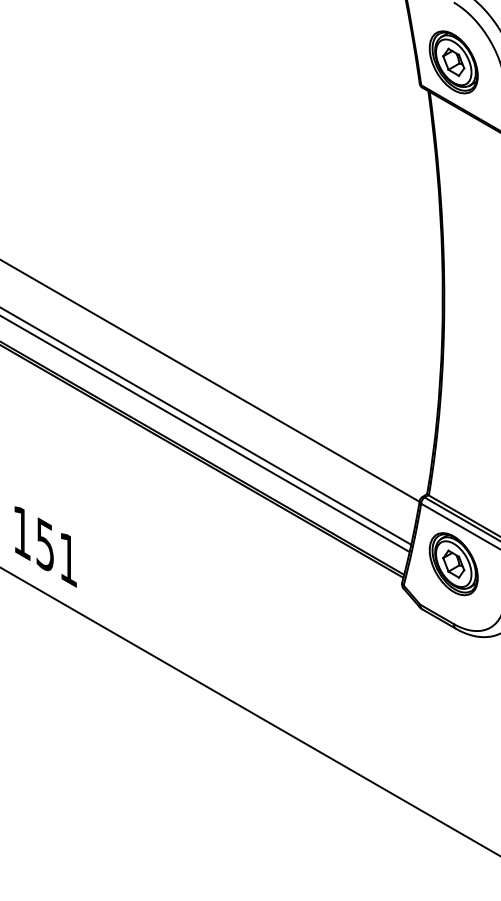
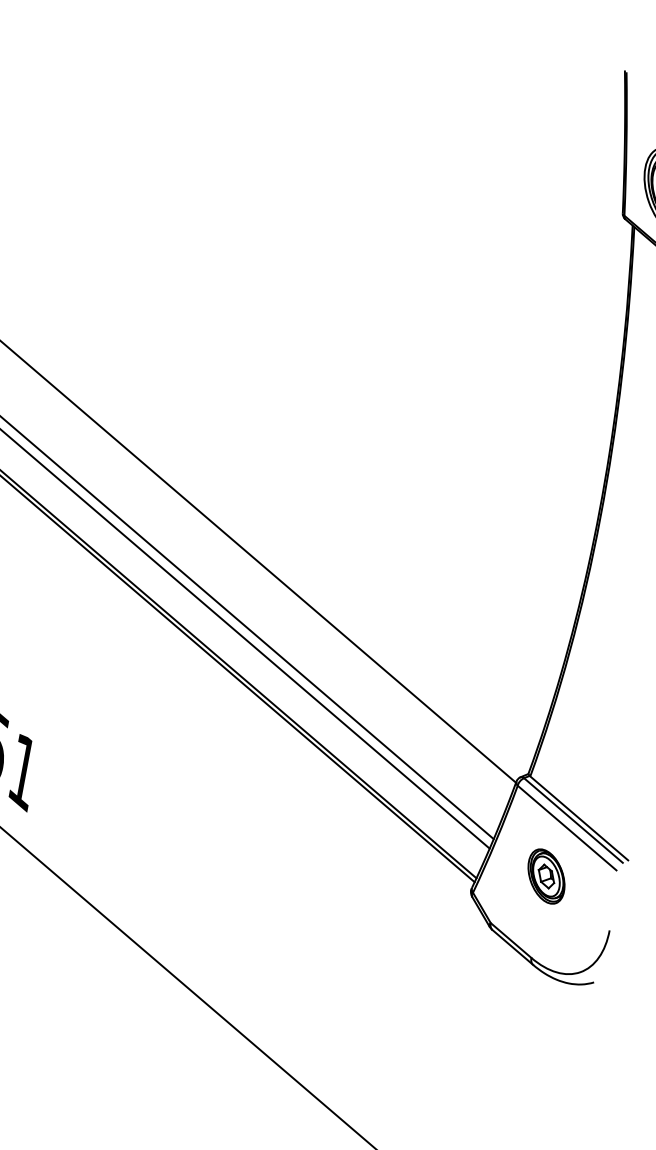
part: (453, 564) -> (546, 876), size x0.6

